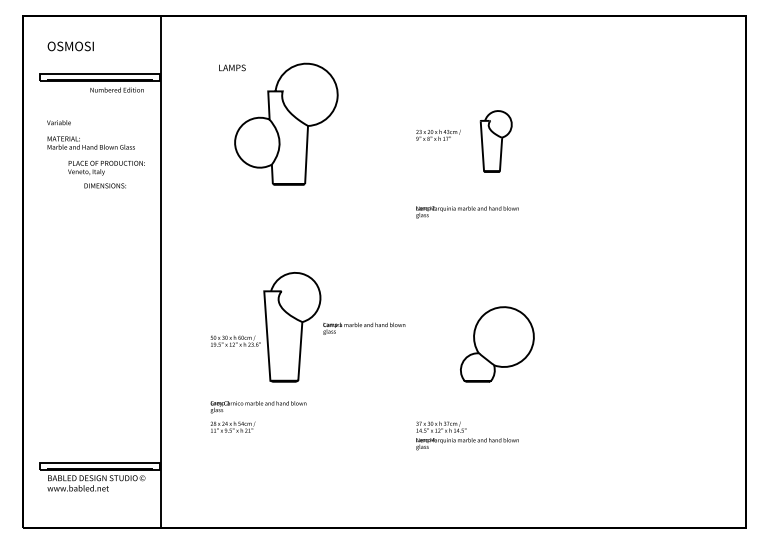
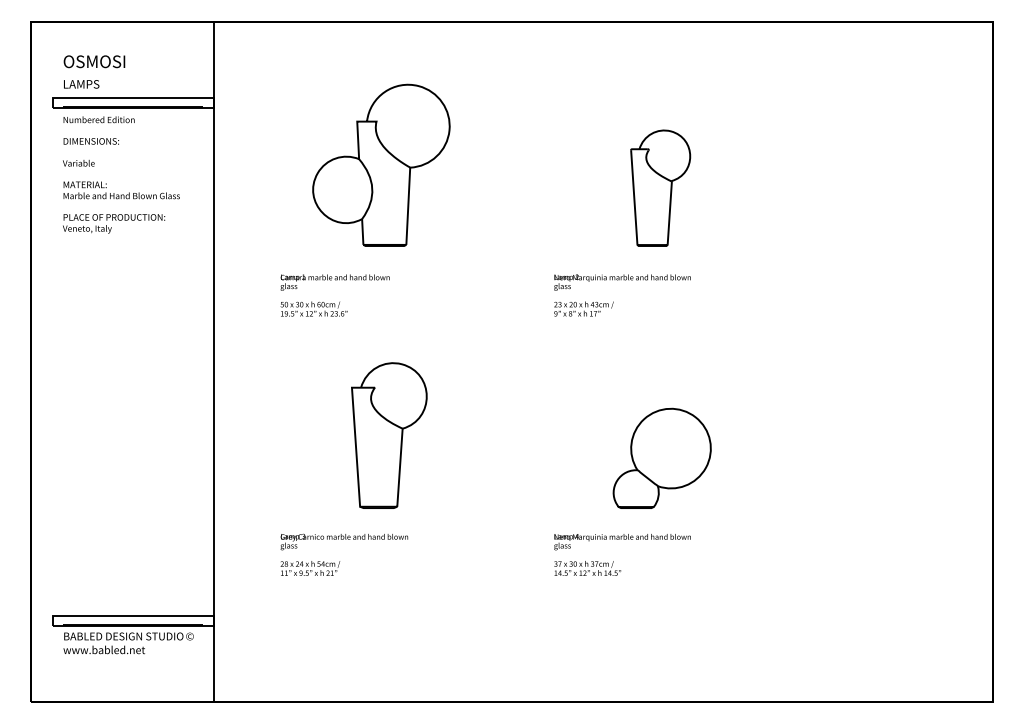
text: (232, 68) -> (81, 84), moved
text: (116, 89) -> (98, 119), moved
text: (438, 134) -> (583, 308), moved
part: (496, 140) -> (660, 187), size x1.43
text: (106, 167) -> (114, 223), moved
text: (104, 185) -> (90, 141), moved
text: (363, 328) -> (334, 282), moved
text: (235, 340) -> (313, 308), moved
text: (467, 444) -> (622, 542), moved

